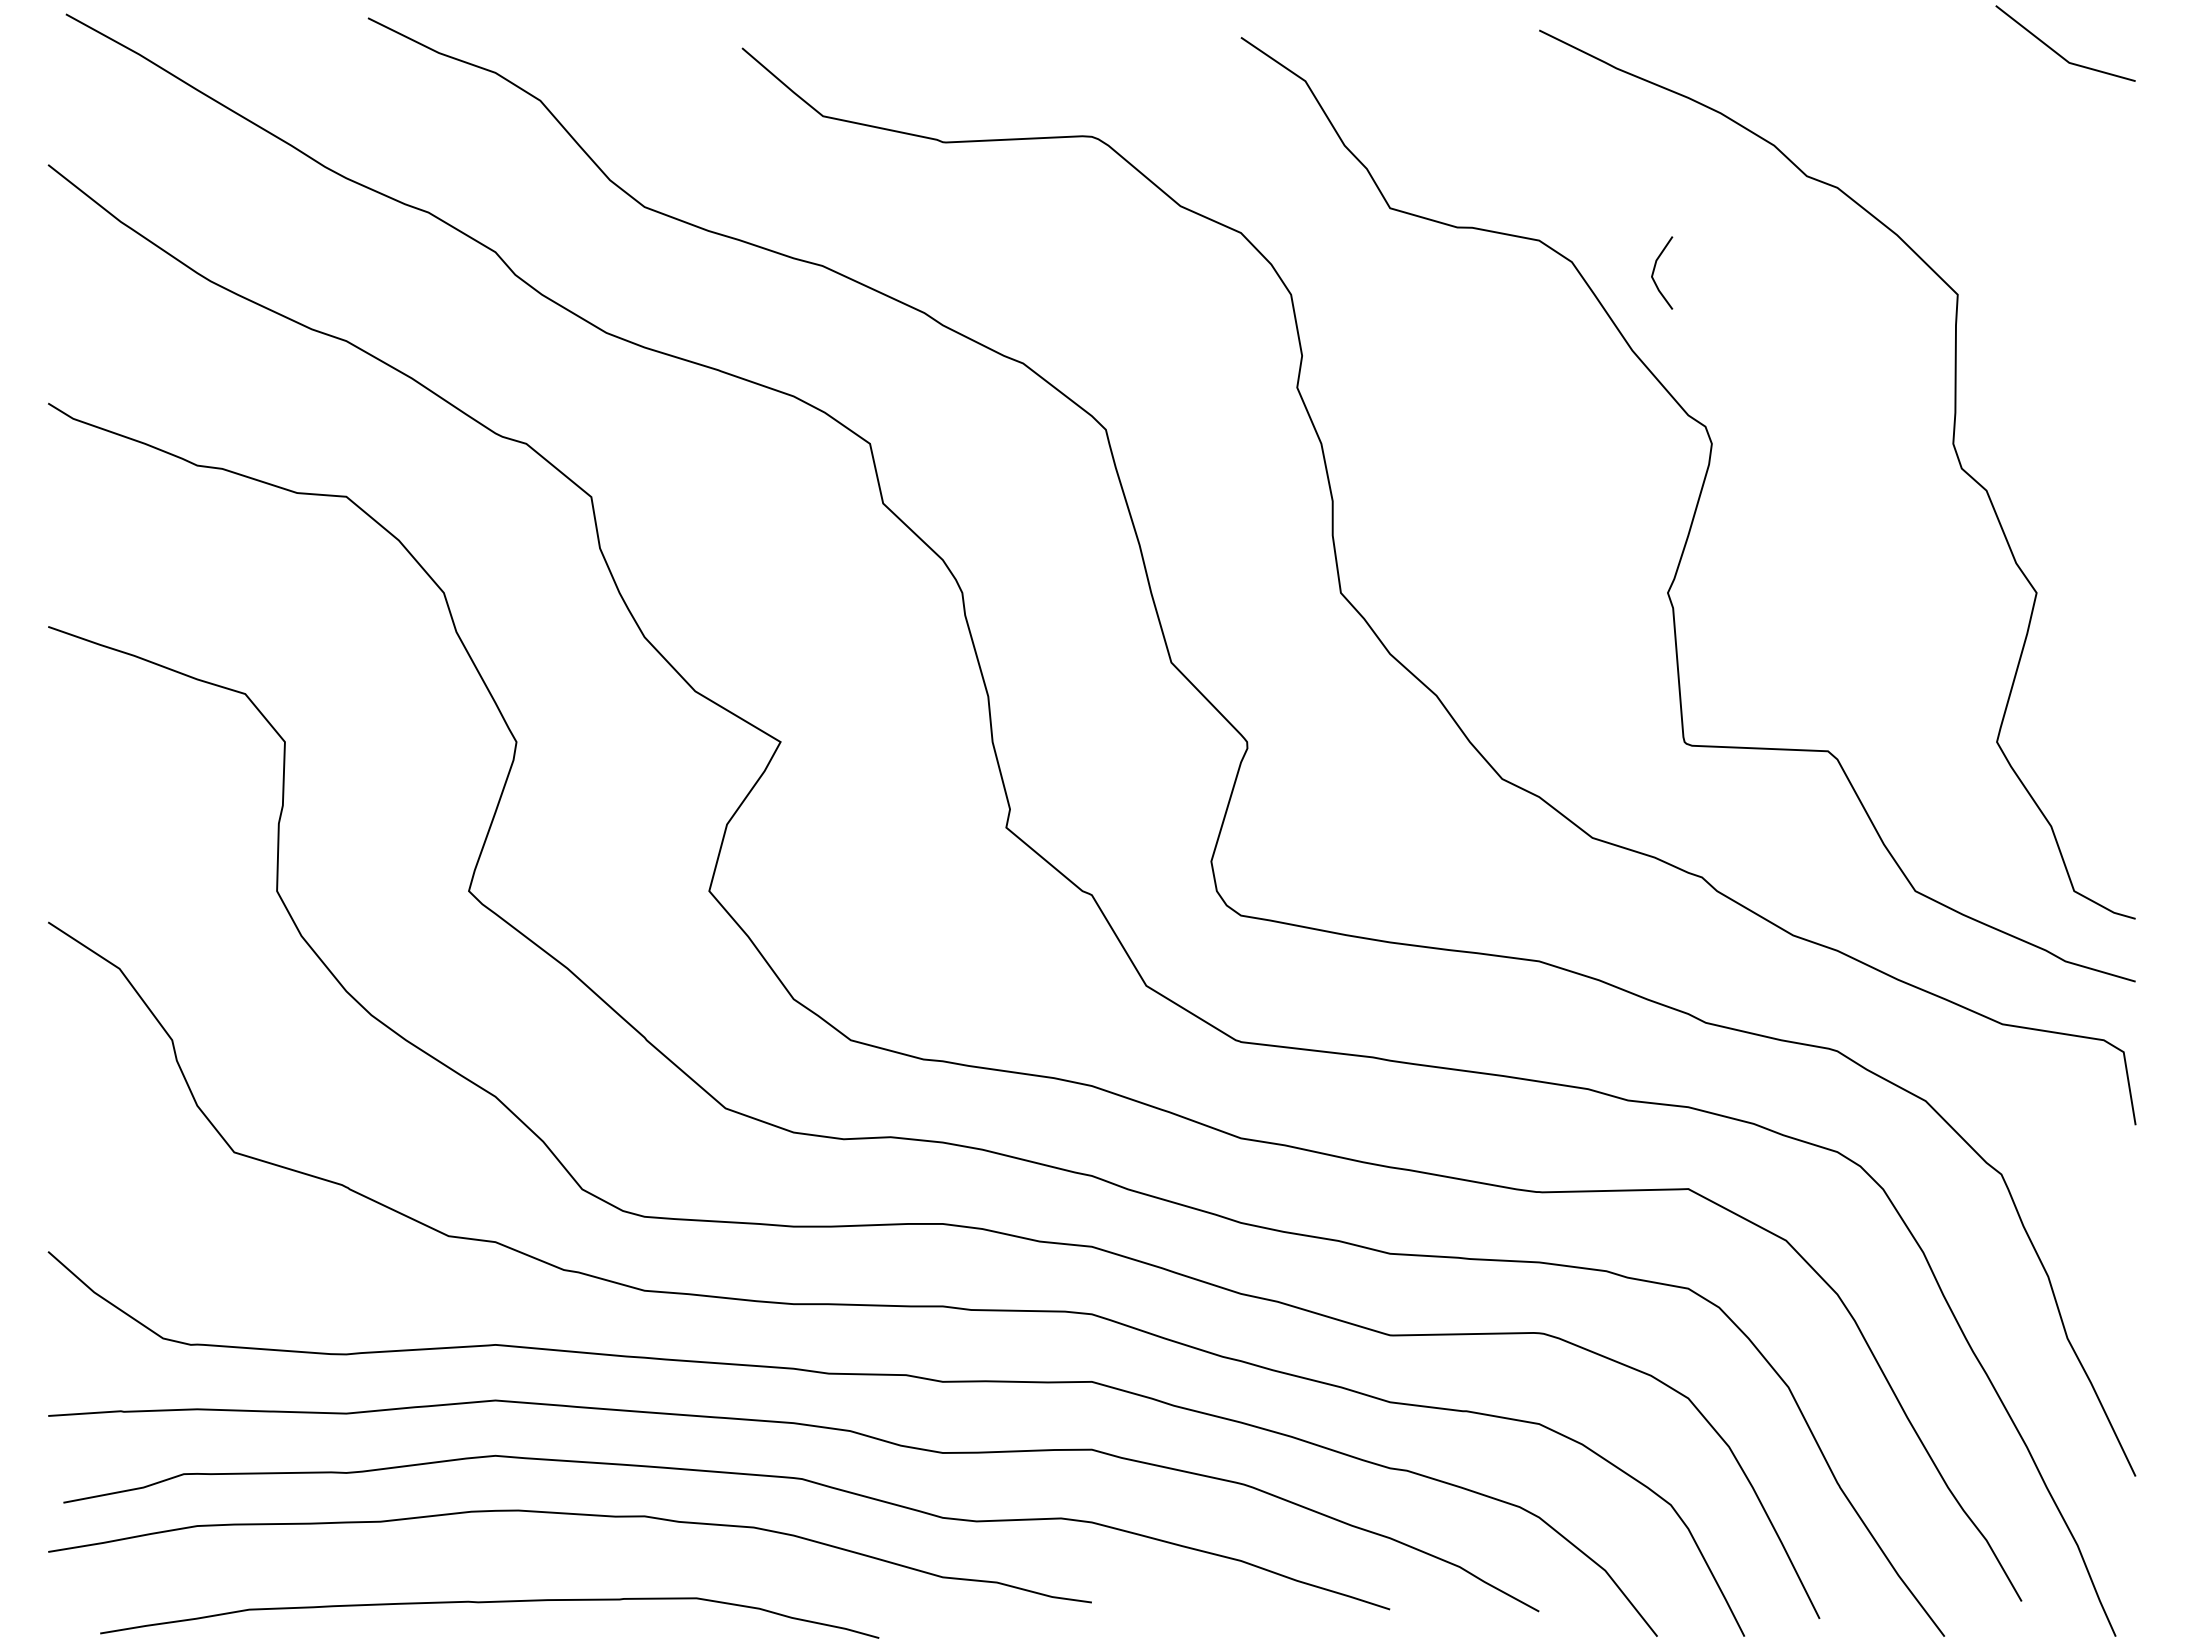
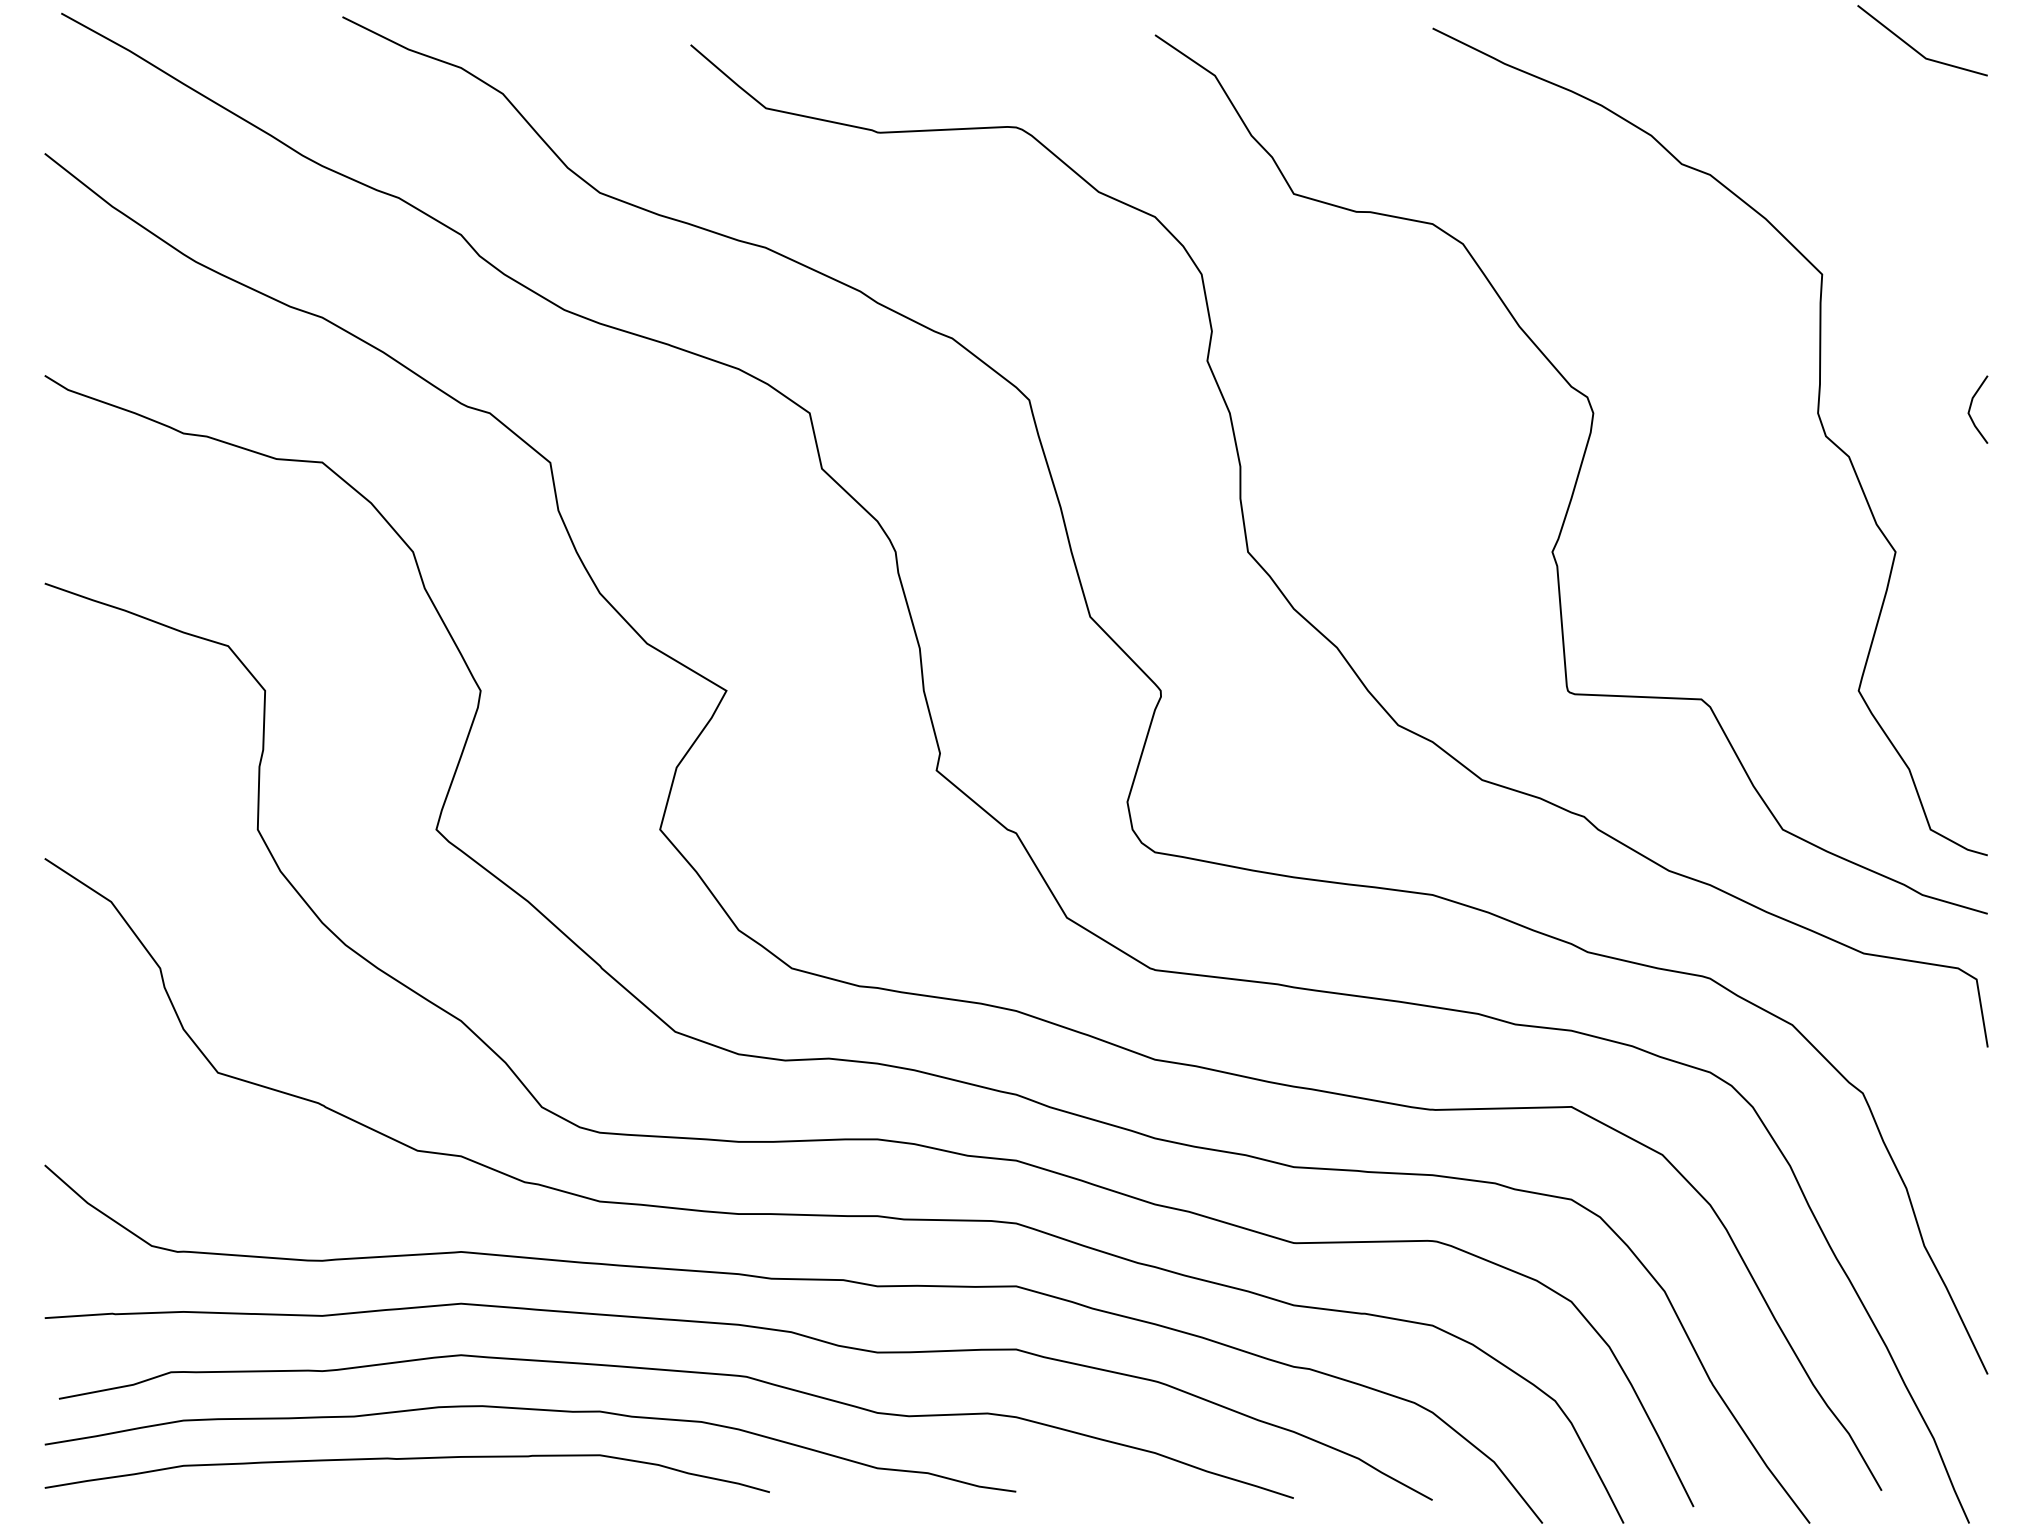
line: (1654, 272) -> (1970, 409), moved
curve: (489, 1602) -> (407, 1459), moved

